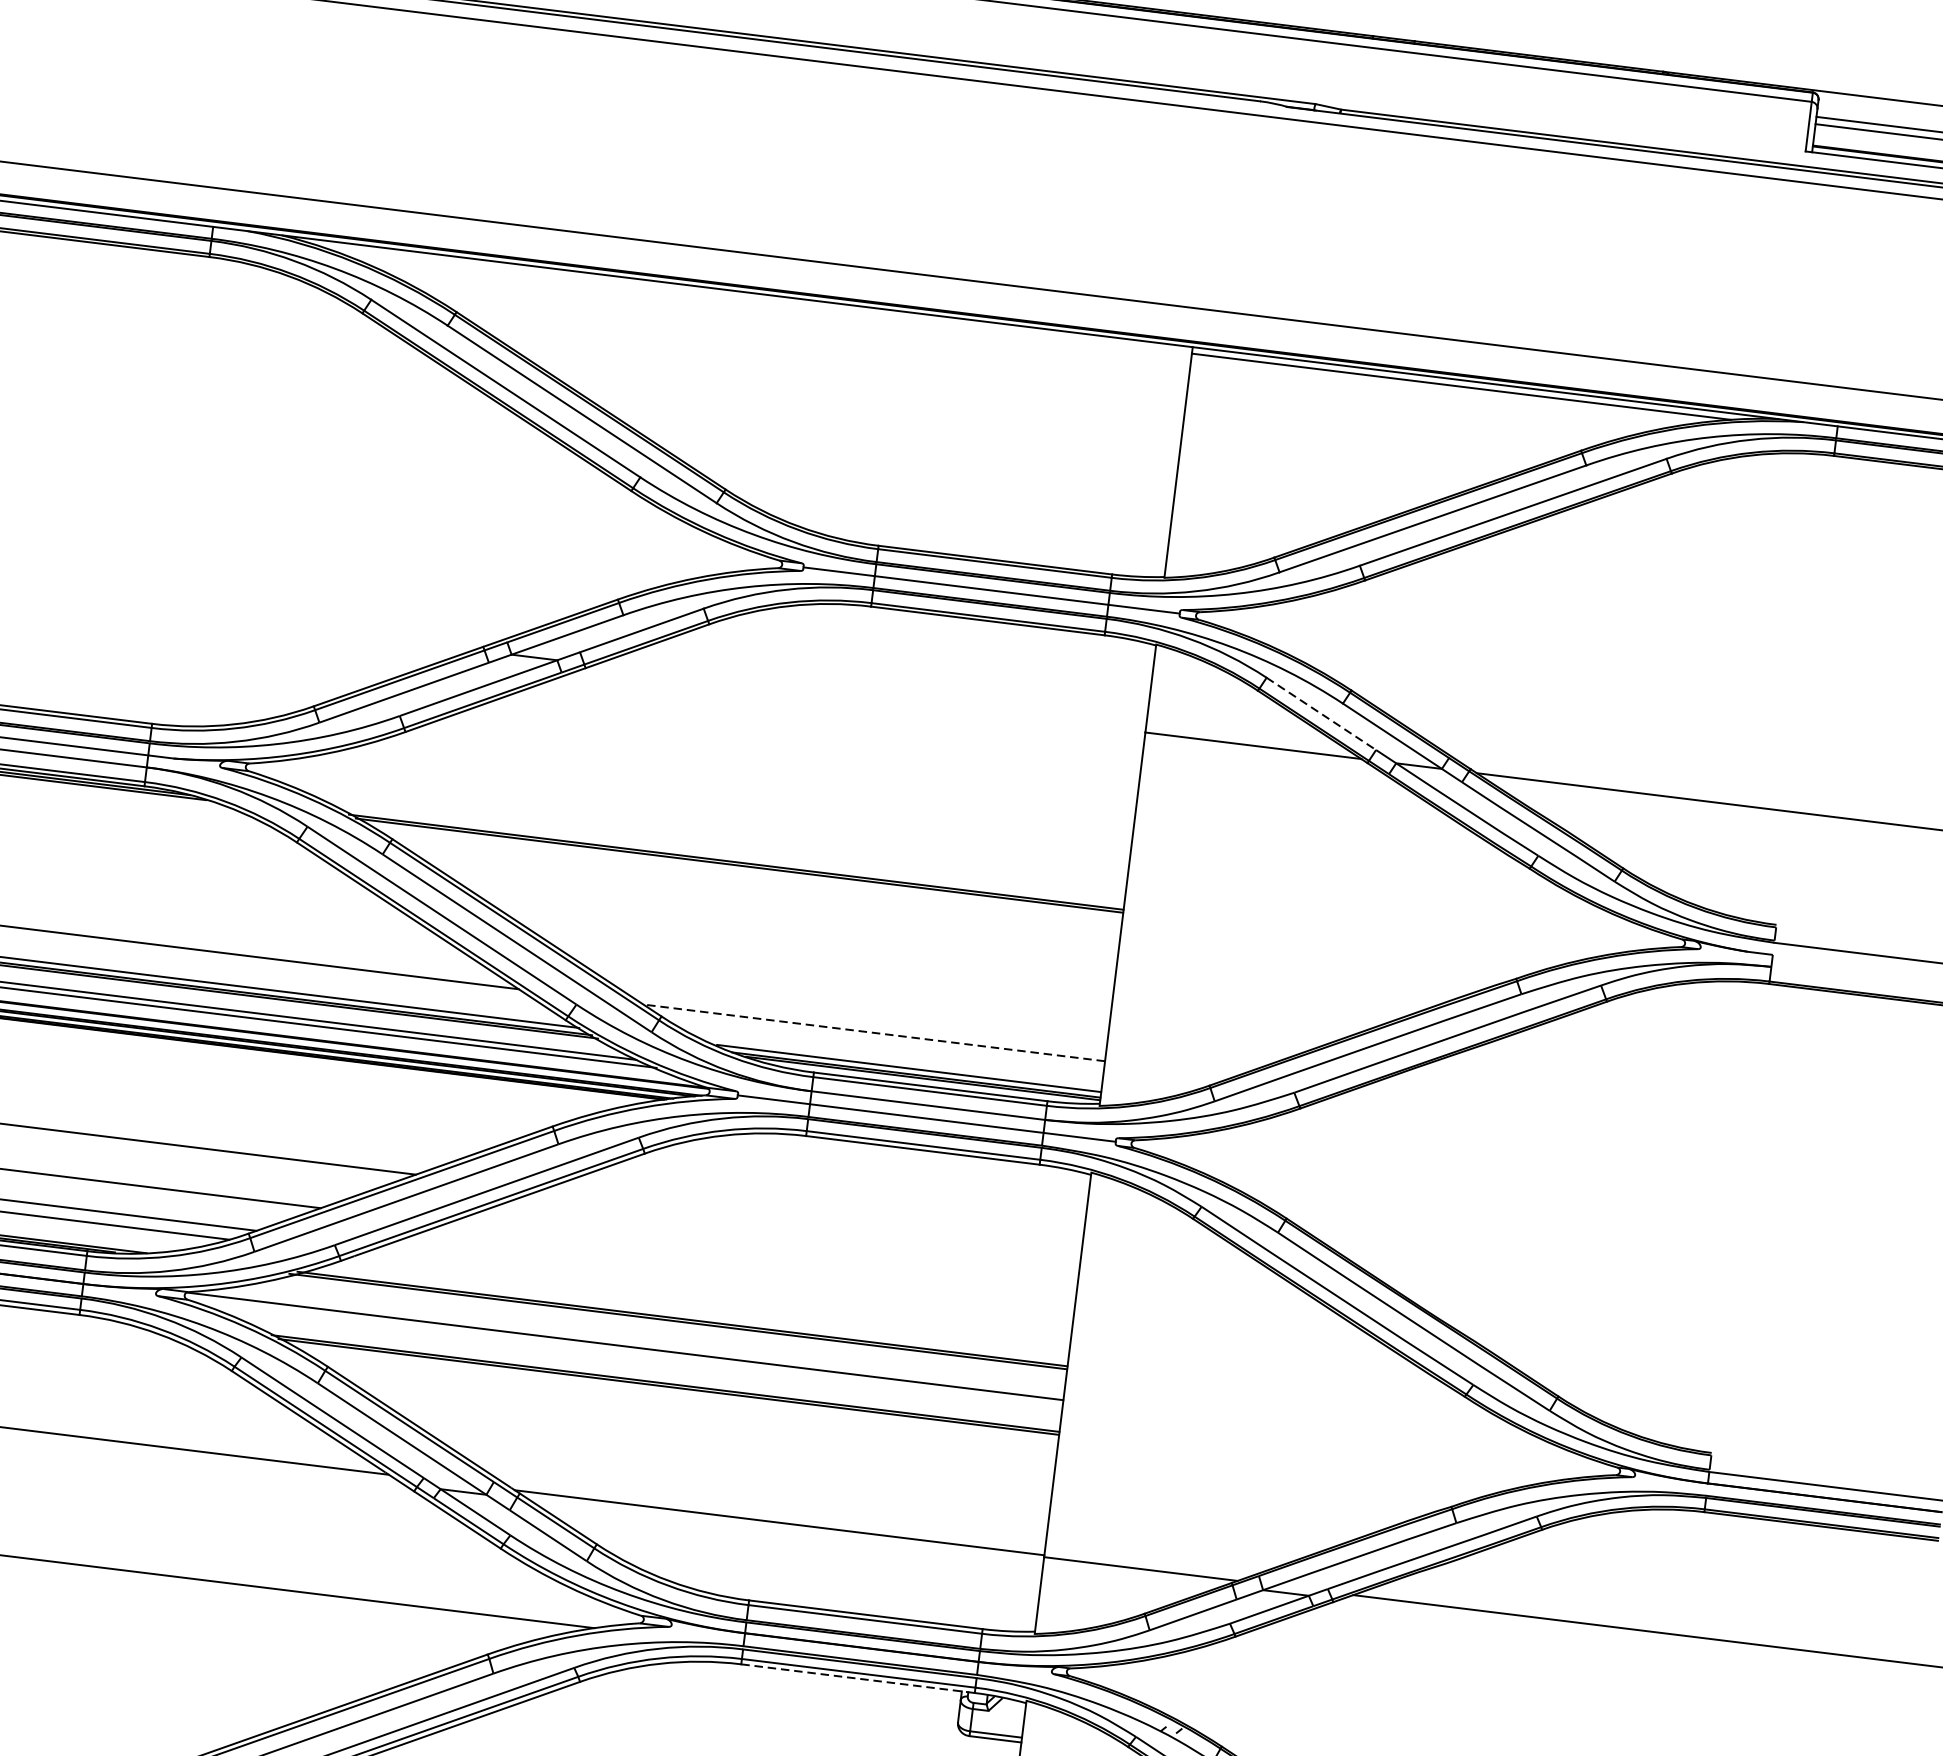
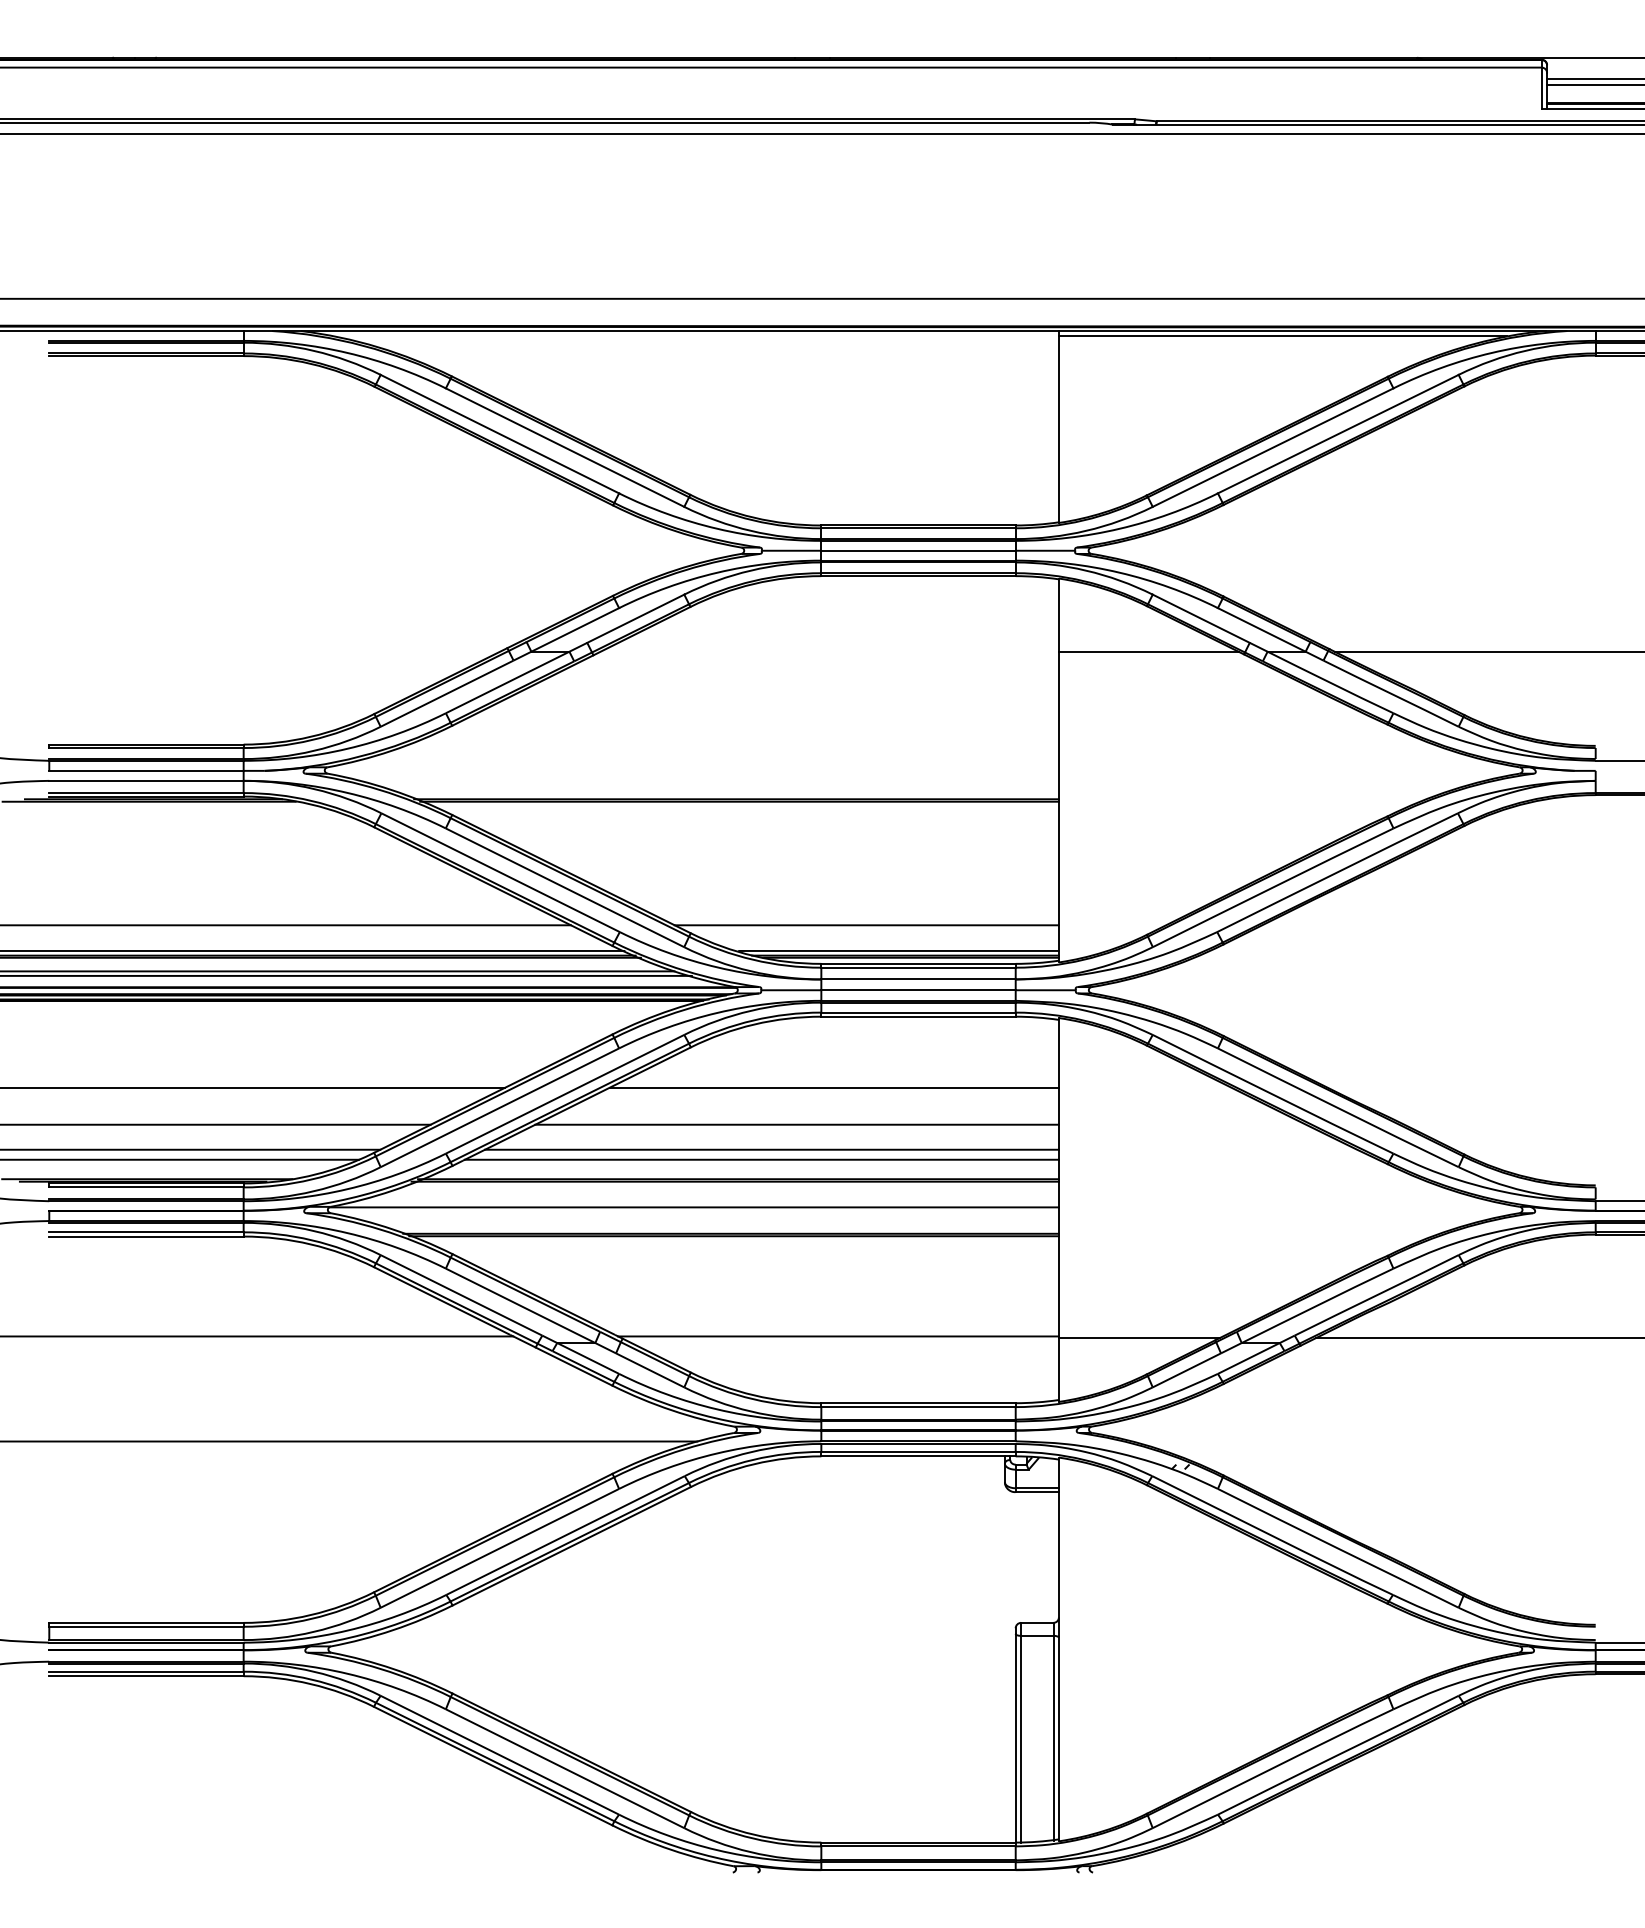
line: (1321, 713) -> (1201, 618), dashed -> solid
line: (873, 1033) -> (866, 925), dashed -> solid
line: (810, 1222) -> (833, 1087), added
line: (760, 1261) -> (796, 1124), added
line: (726, 1288) -> (771, 1149), added
line: (713, 1298) -> (761, 1159), added
line: (859, 1678) -> (919, 1456), dashed -> solid

